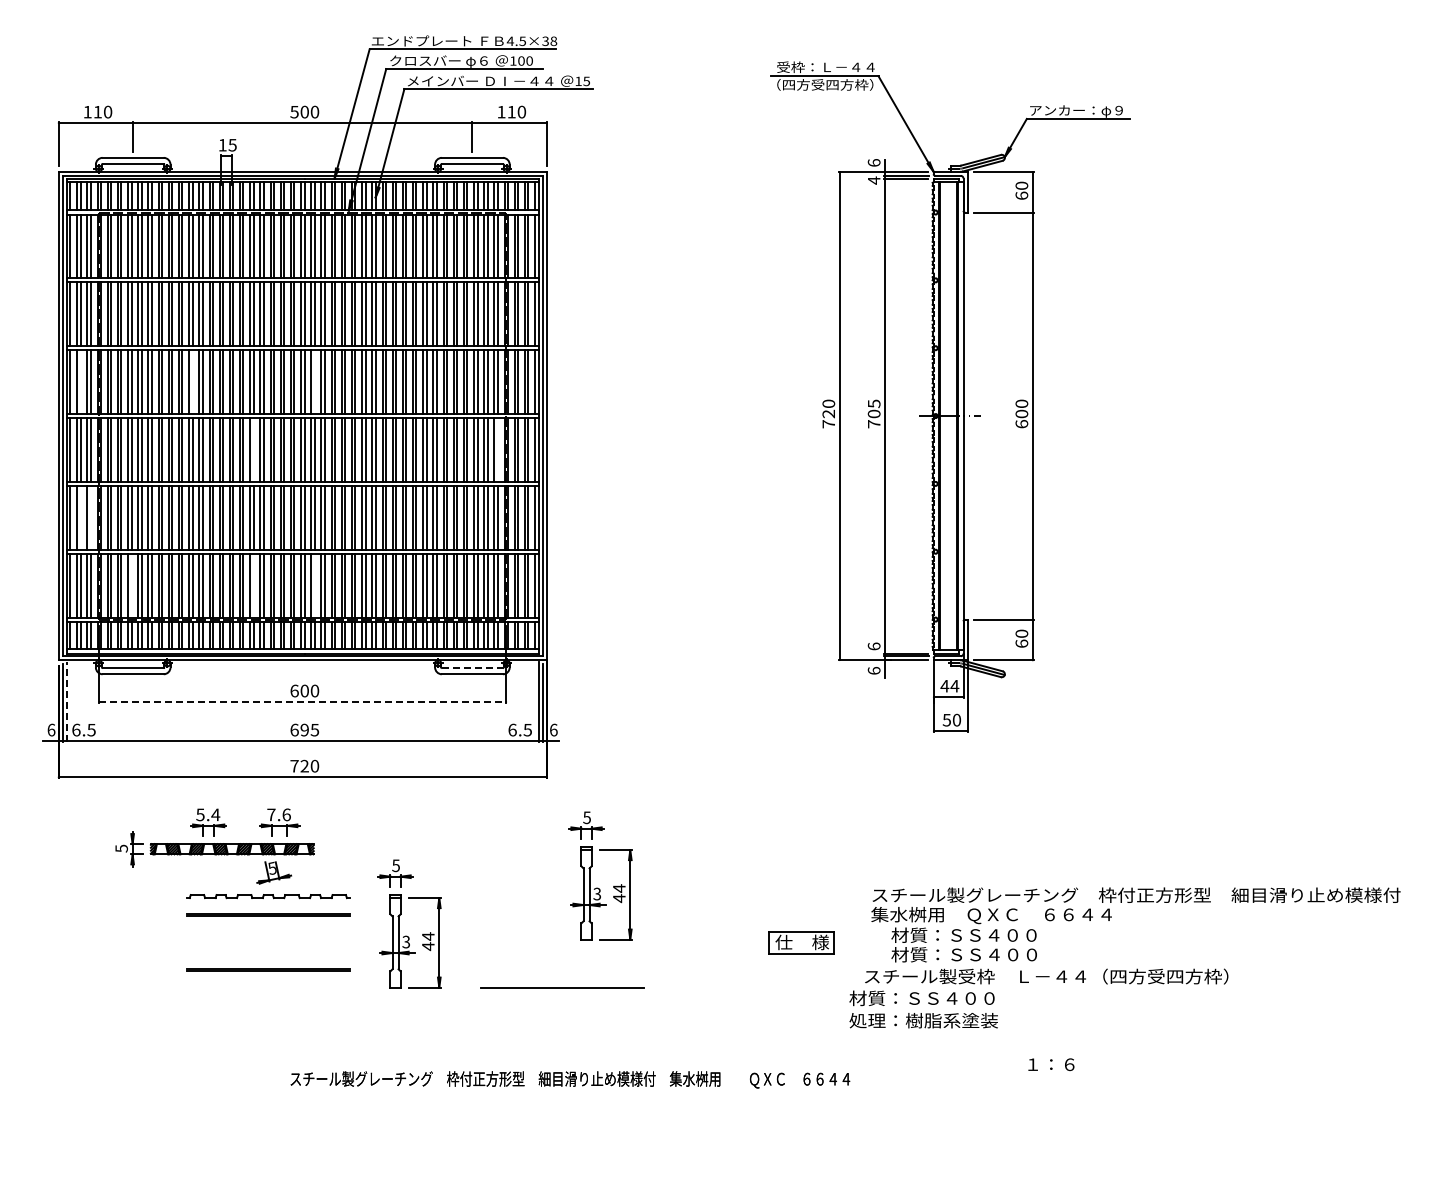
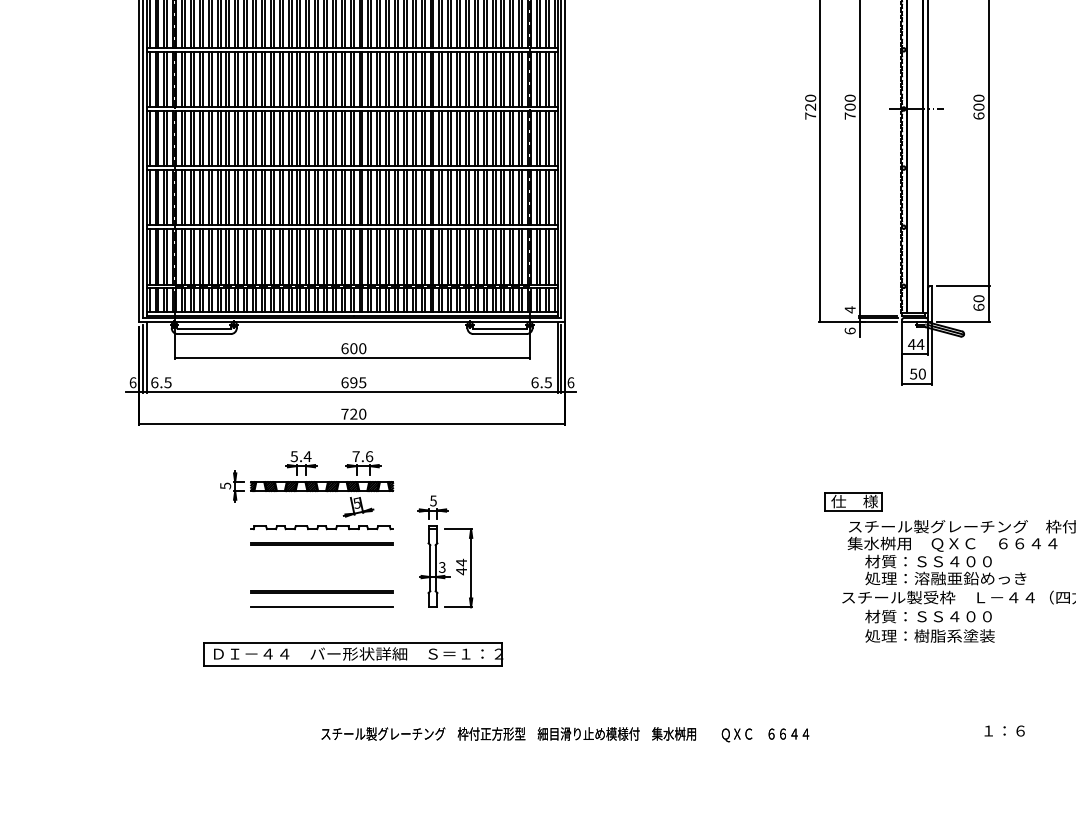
line: (80, 382) -> (158, 79), added
line: (192, 382) -> (255, 79), added
line: (314, 382) -> (362, 79), added
text: (873, 403) -> (849, 98), 705 -> 700
line: (253, 449) -> (309, 138), added
line: (497, 449) -> (521, 138), added
line: (80, 517) -> (158, 197), added
line: (90, 517) -> (167, 197), added
line: (131, 585) -> (202, 256), added
line: (253, 585) -> (309, 256), added
line: (314, 585) -> (362, 256), added
text: (873, 646) -> (849, 309), 6 -> 4
line: (472, 668) -> (500, 329), dashed -> solid
line: (67, 701) -> (147, 357), dashed -> solid
line: (302, 702) -> (351, 358), dashed -> solid
part: (214, 846) -> (306, 484), moved
part: (590, 875) -> (602, 509), removed
part: (801, 942) -> (853, 501), moved
text: (983, 954) -> (945, 578), 材質：ＳＳ４００ -> 処理：溶融亜鉛めっき
line: (562, 987) -> (322, 607), moved
text: (923, 1009) -> (929, 626), moved
part: (304, 1041) -> (353, 654), added
text: (1051, 1064) -> (1004, 730), moved
text: (570, 1079) -> (565, 734), moved

